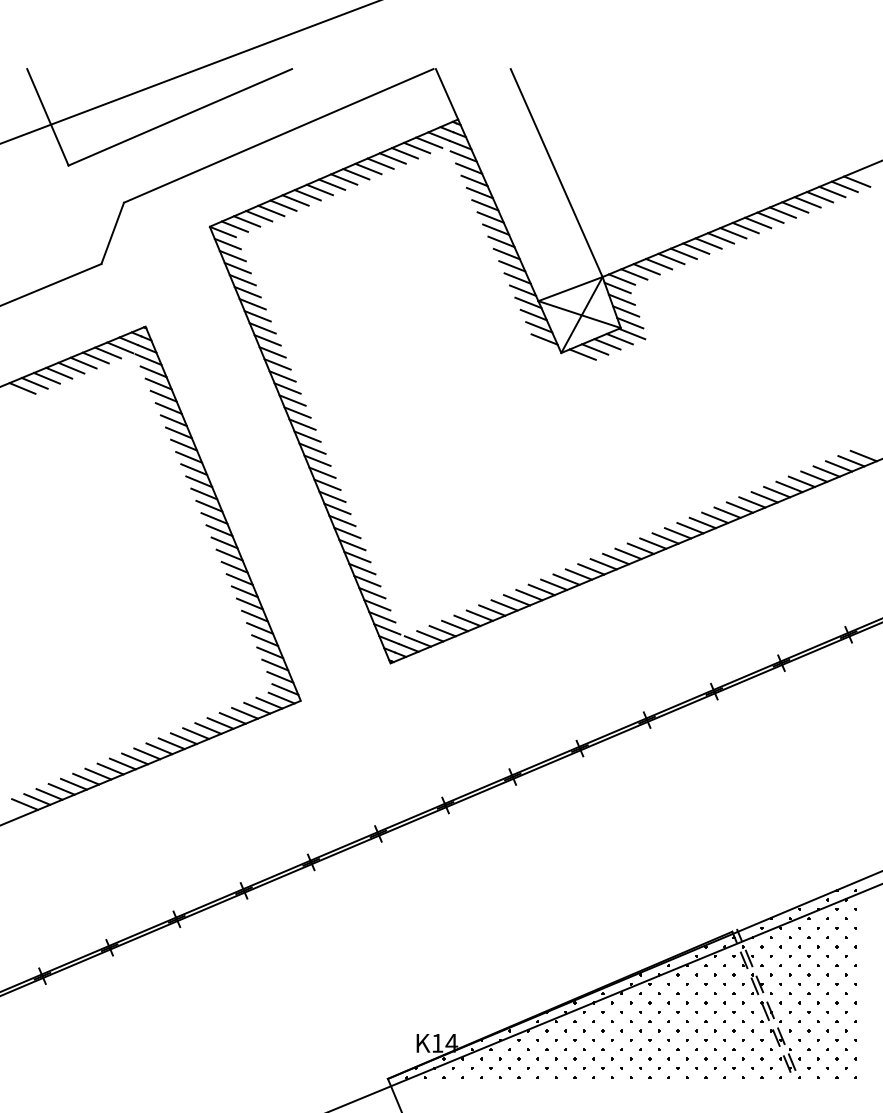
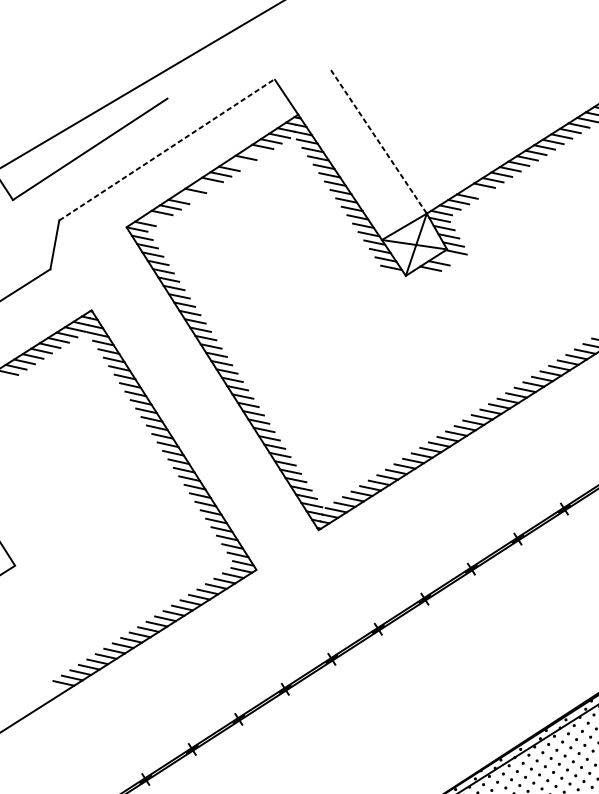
line: (278, 135) -> (166, 150), solid -> dashed
line: (392, 158) -> (254, 152), removed
line: (368, 168) -> (237, 163), removed
line: (556, 173) -> (378, 142), solid -> dashed
line: (319, 189) -> (203, 185), removed
line: (295, 200) -> (187, 196), removed
line: (247, 221) -> (154, 218), removed
line: (671, 258) -> (475, 190), removed
line: (619, 338) -> (447, 257), removed
line: (582, 354) -> (421, 274), removed

